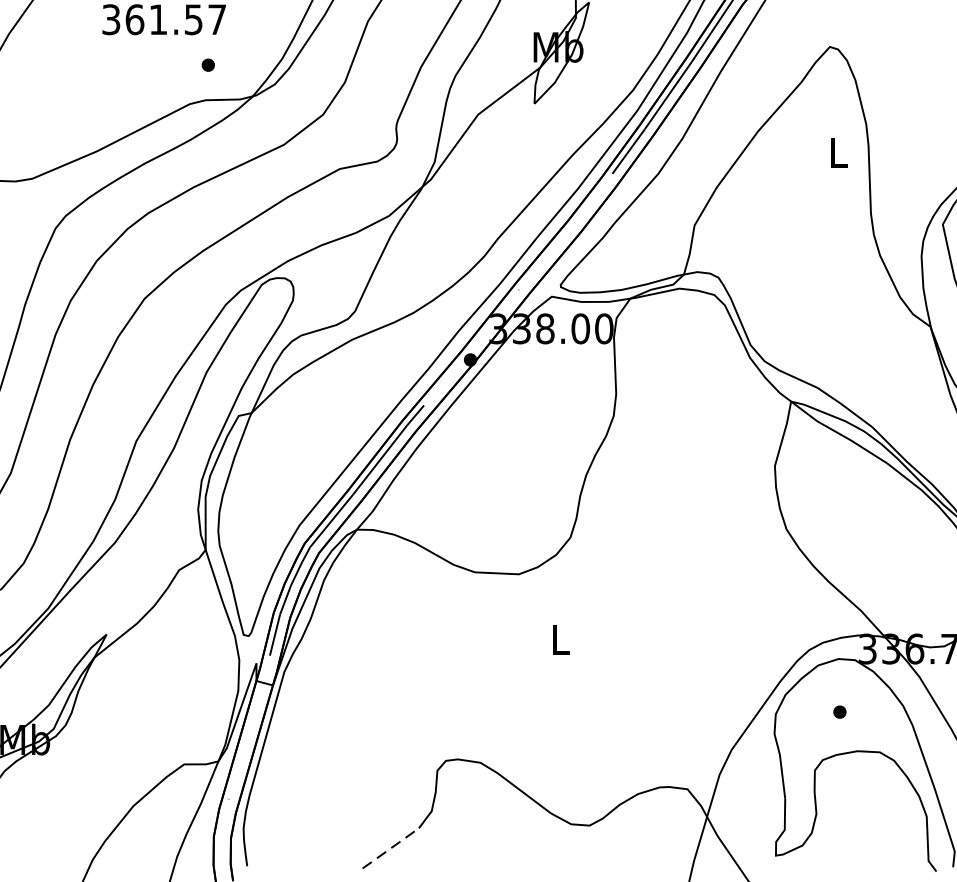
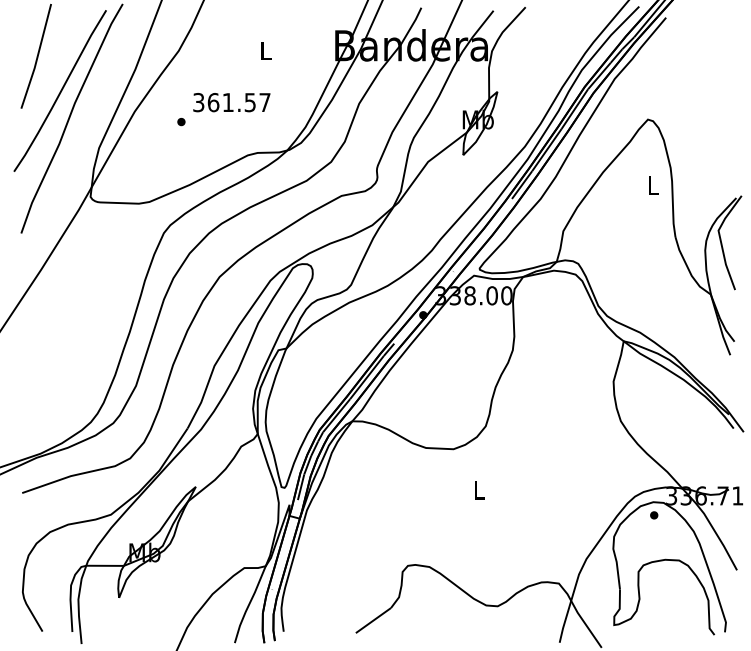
part: (208, 65) -> (181, 122), moved
part: (840, 712) -> (654, 515), moved
line: (390, 848) -> (373, 620), dashed -> solid

